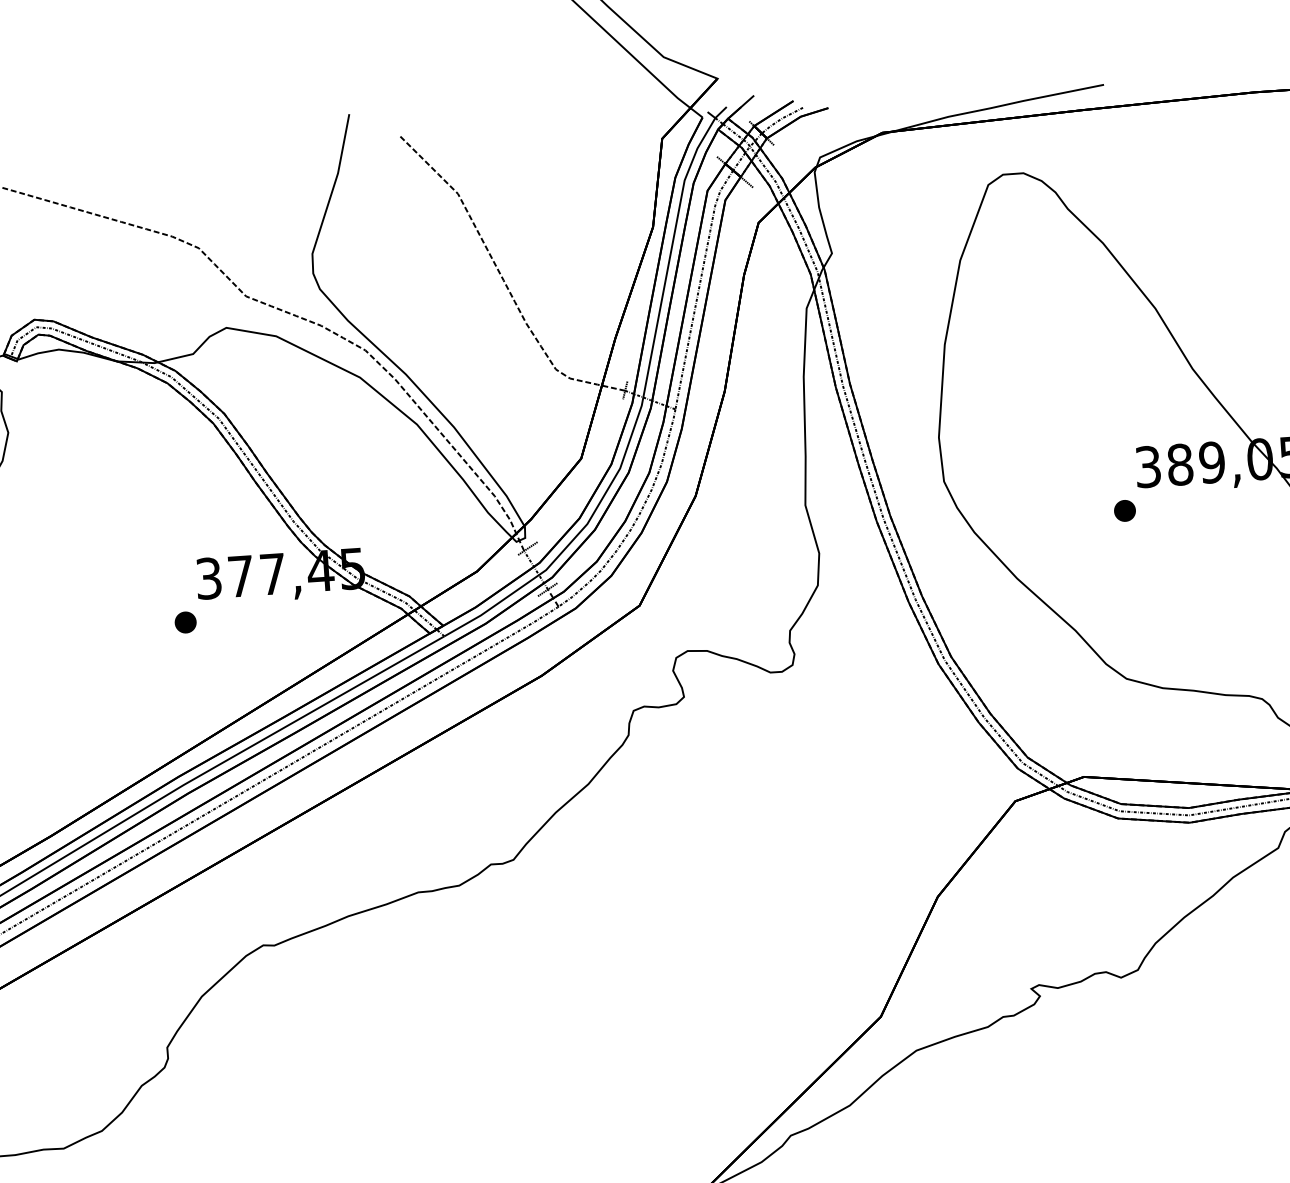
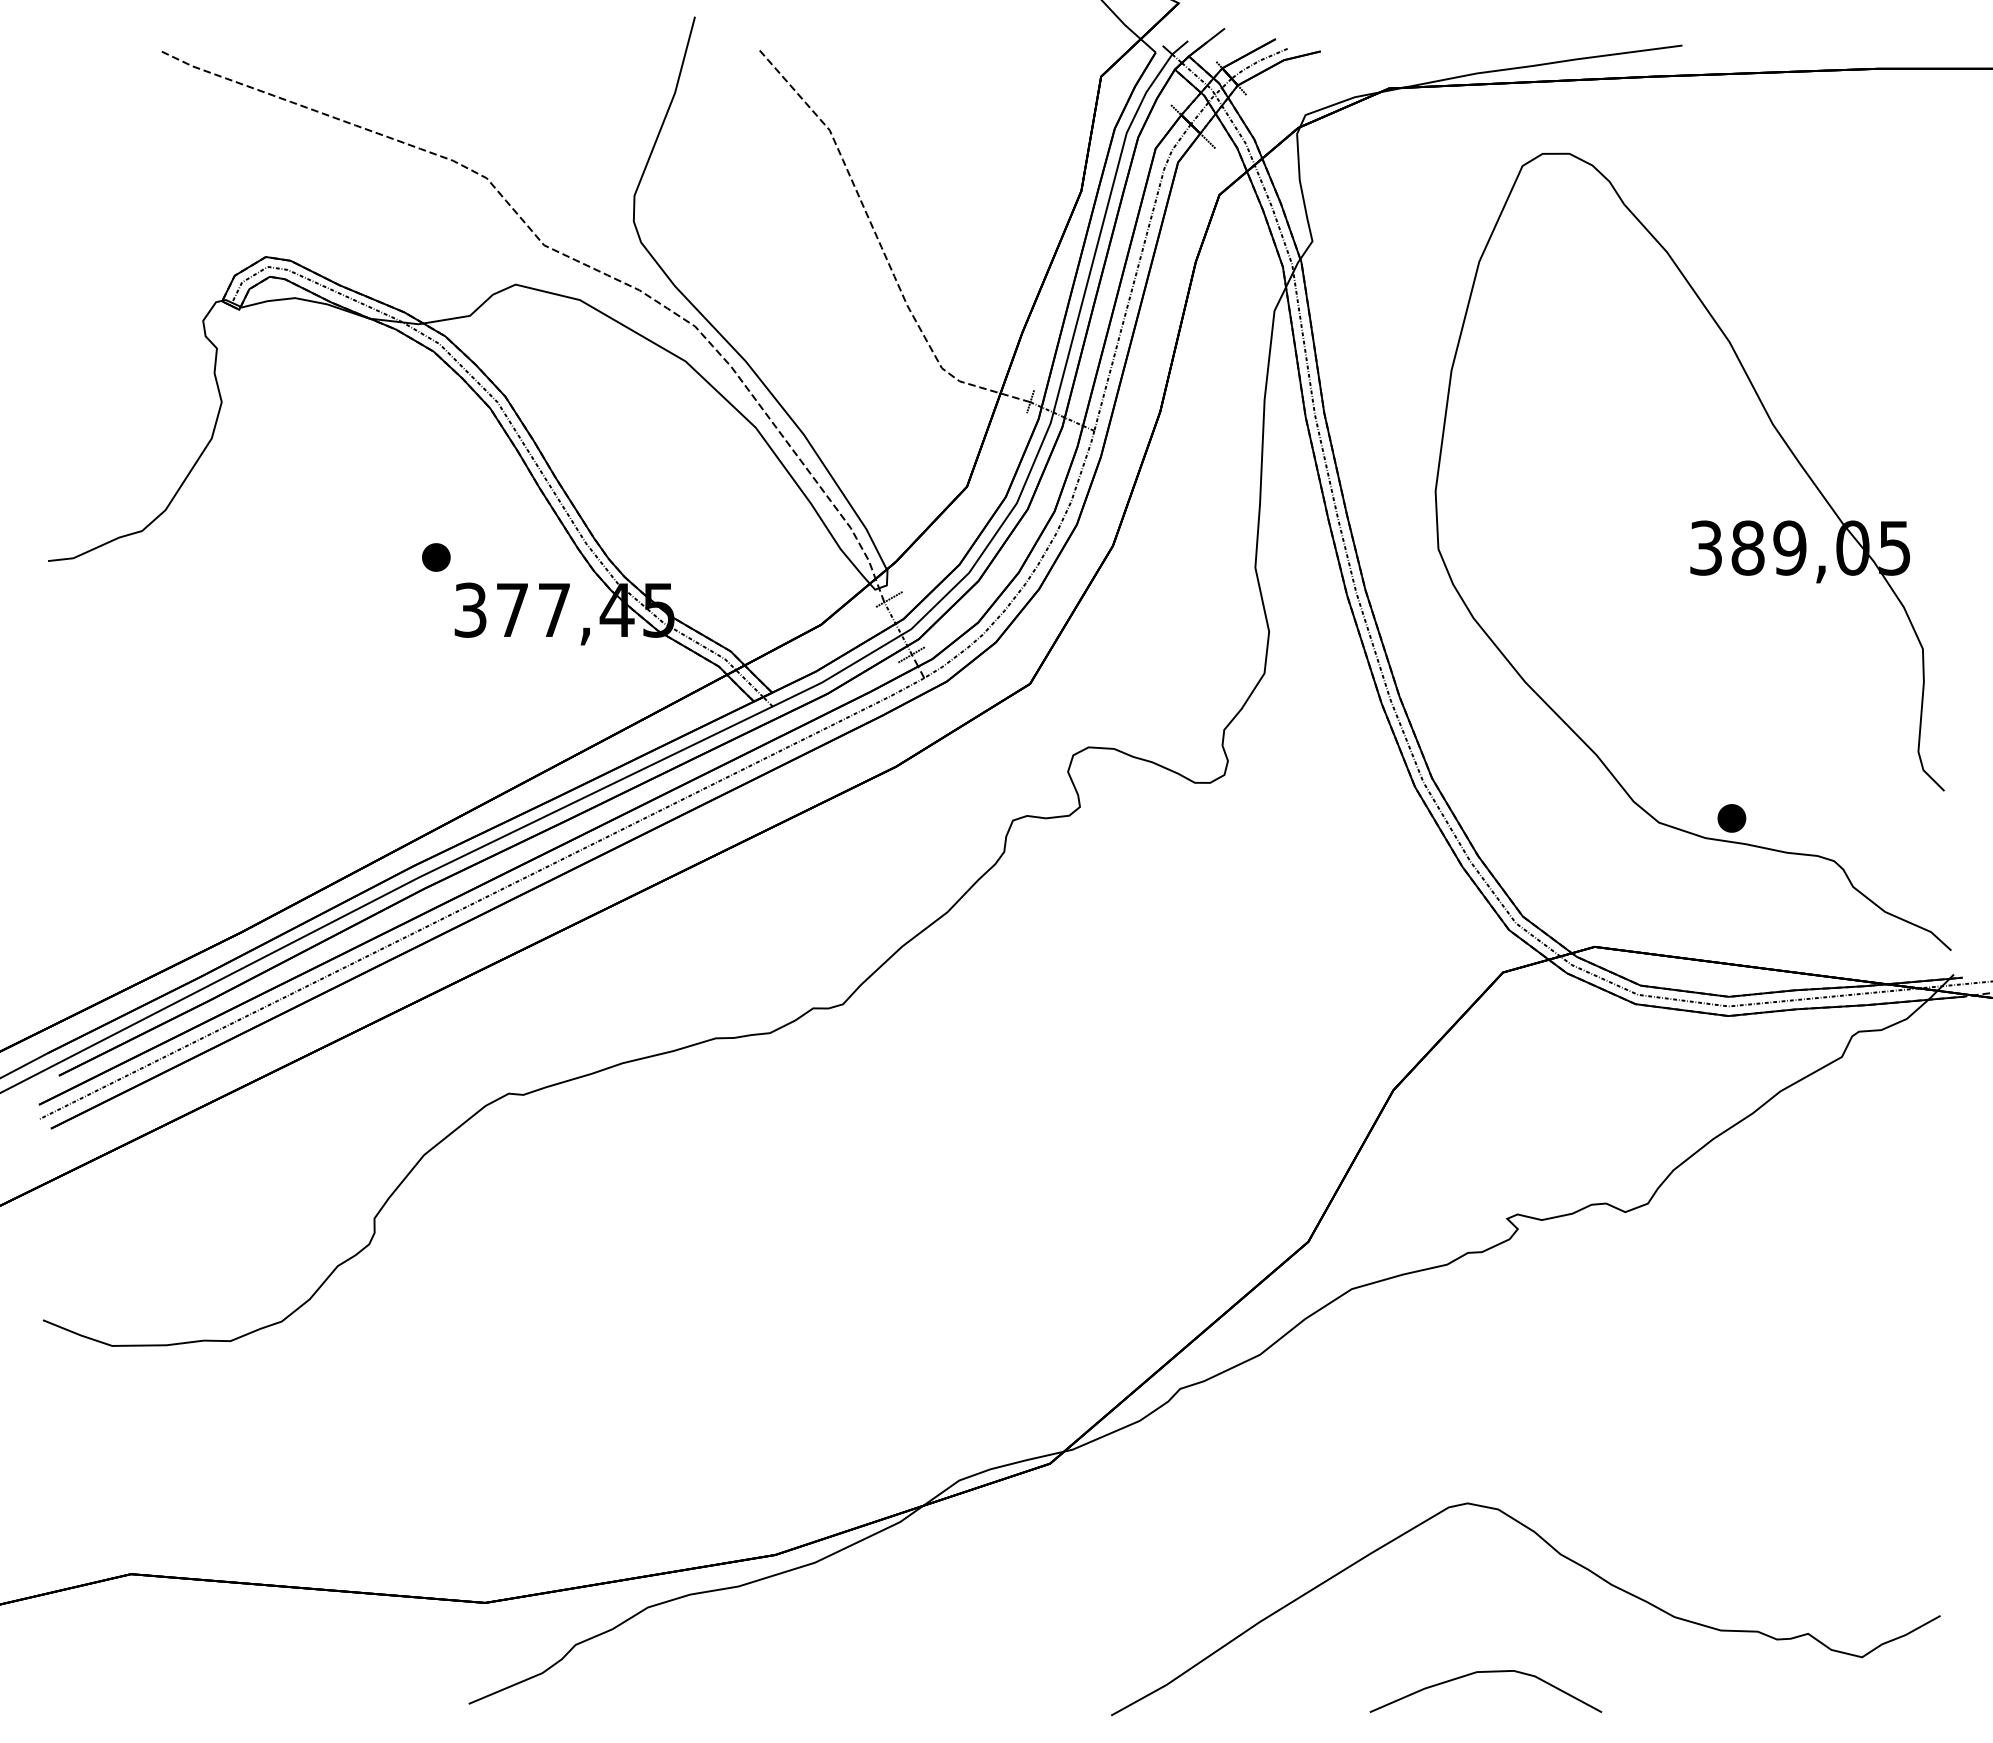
part: (1124, 510) -> (1731, 818), moved
part: (185, 622) -> (436, 557), moved

